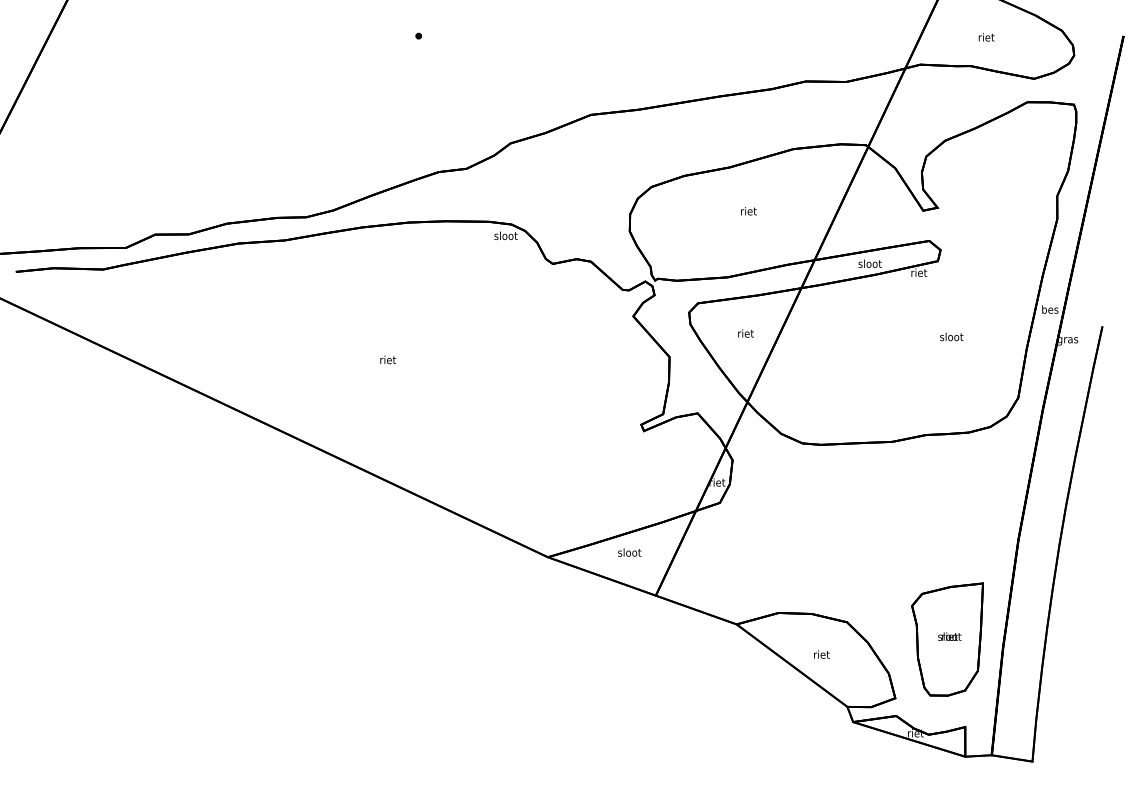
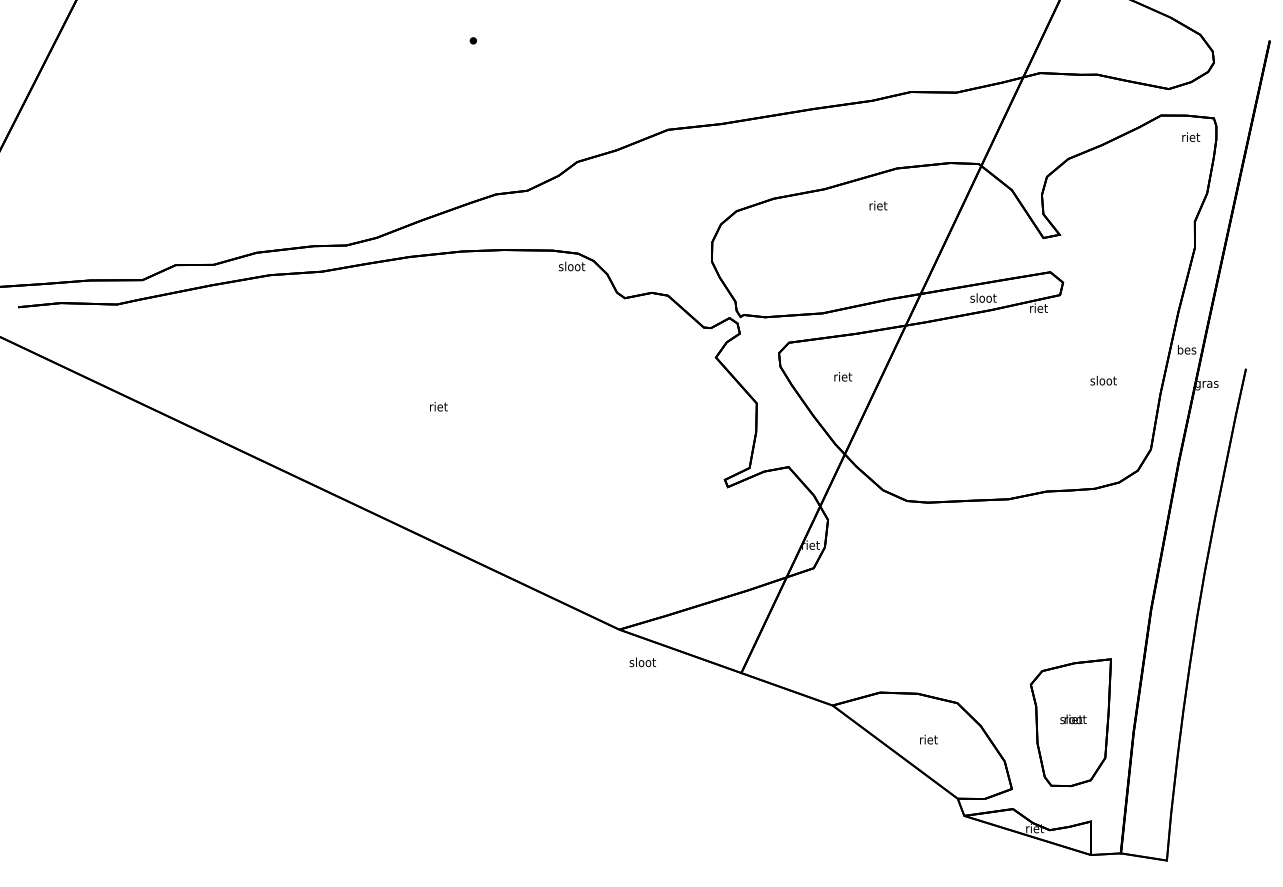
text: (986, 36) -> (1191, 136), moved
text: (748, 211) -> (878, 205), moved
text: (951, 336) -> (1103, 380), moved
text: (629, 552) -> (642, 662), moved

